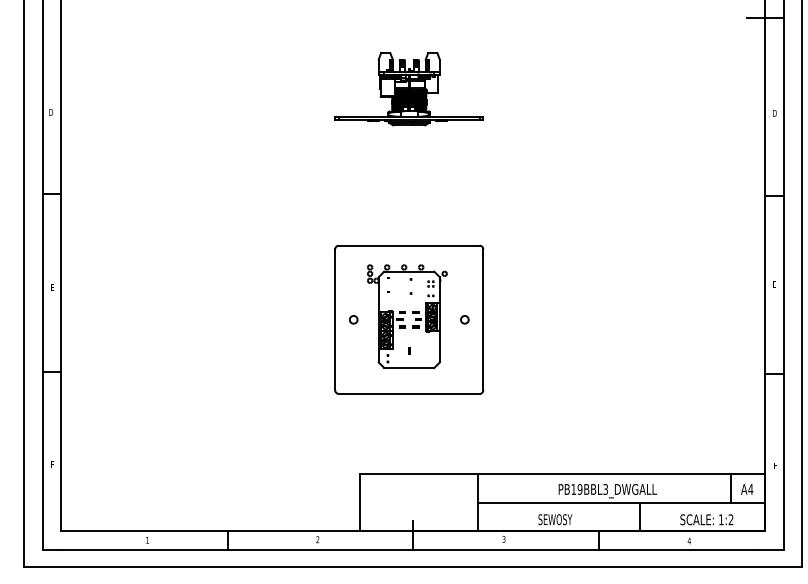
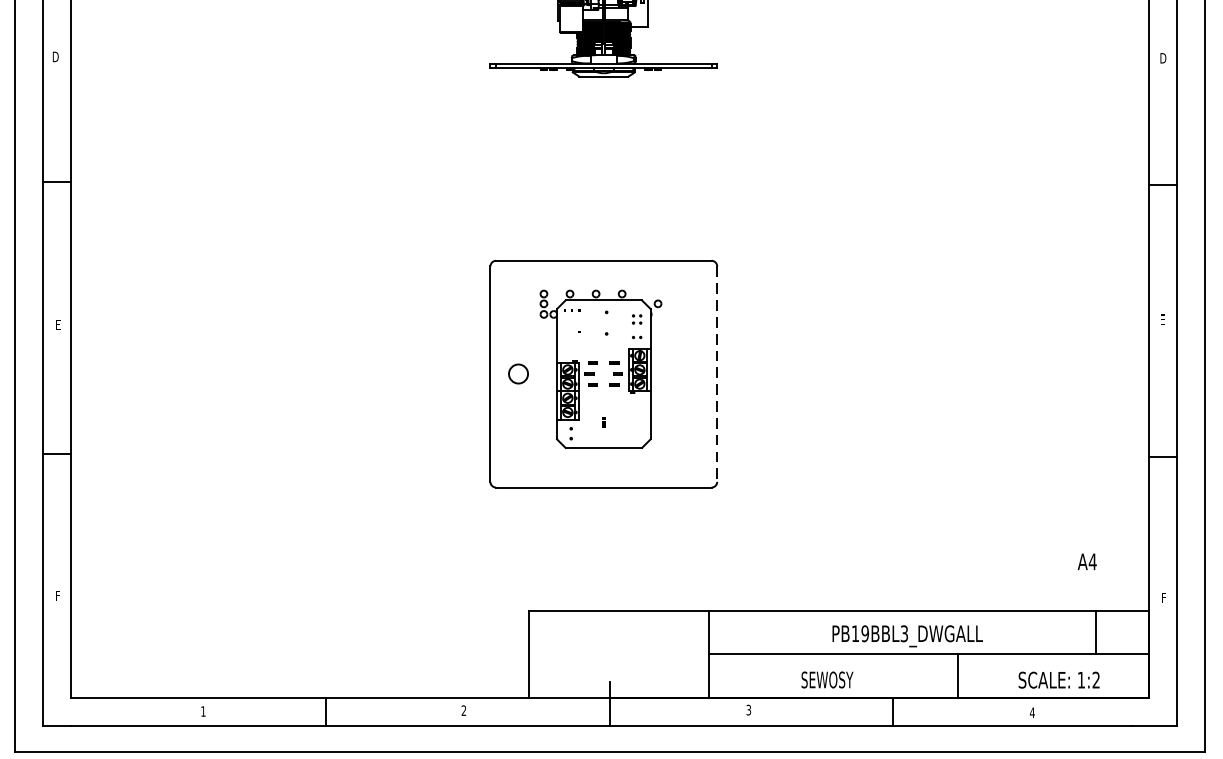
circle: (353, 319) -> (518, 373), size x1.6
circle: (464, 319) -> (688, 373), removed
line: (483, 320) -> (717, 375), solid -> dashed
text: (747, 489) -> (1087, 561), moved

